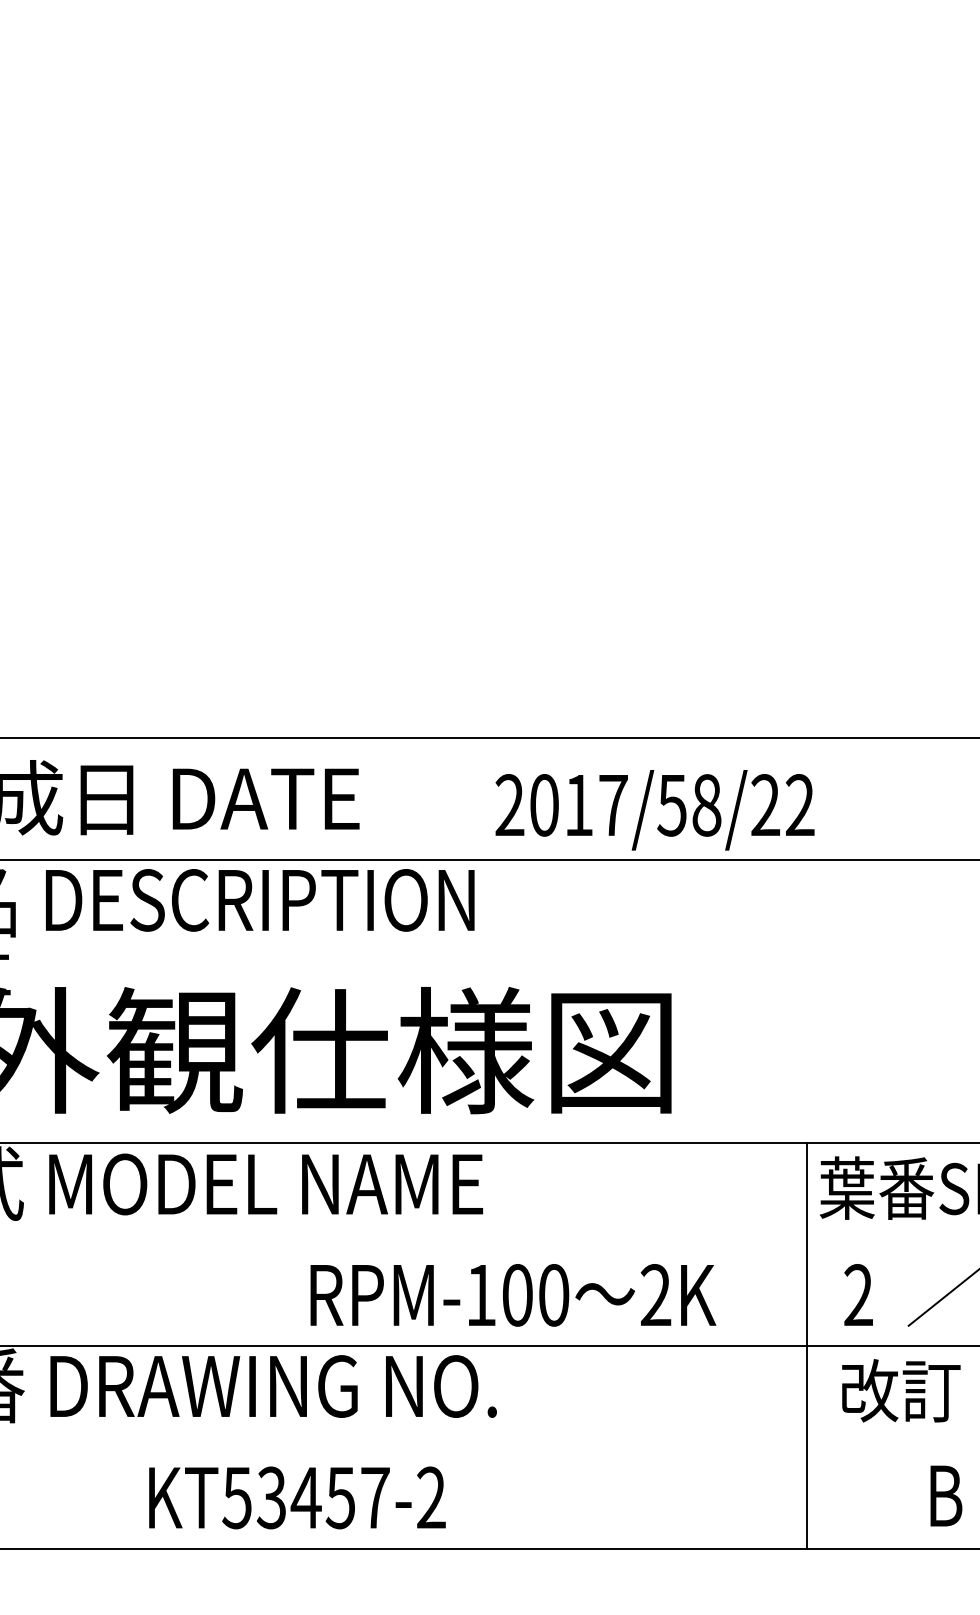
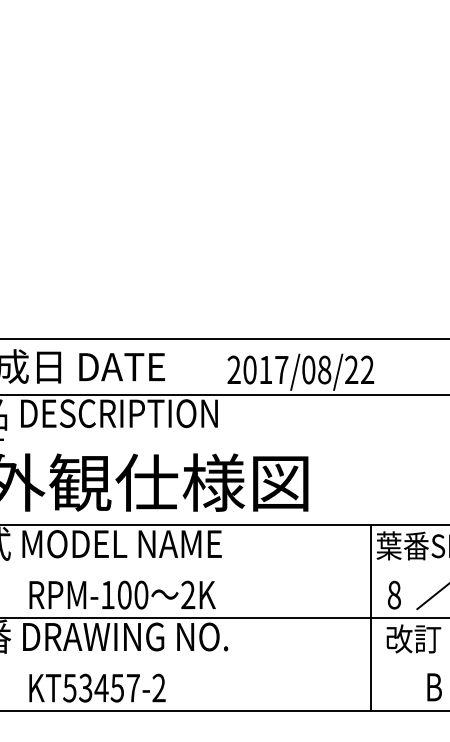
text: (671, 804) -> (308, 369), 2017/58/22 -> 2017/08/22
text: (512, 1293) -> (122, 594), moved
text: (856, 1293) -> (393, 594), 2 -> 8
text: (297, 1496) -> (97, 687), moved

